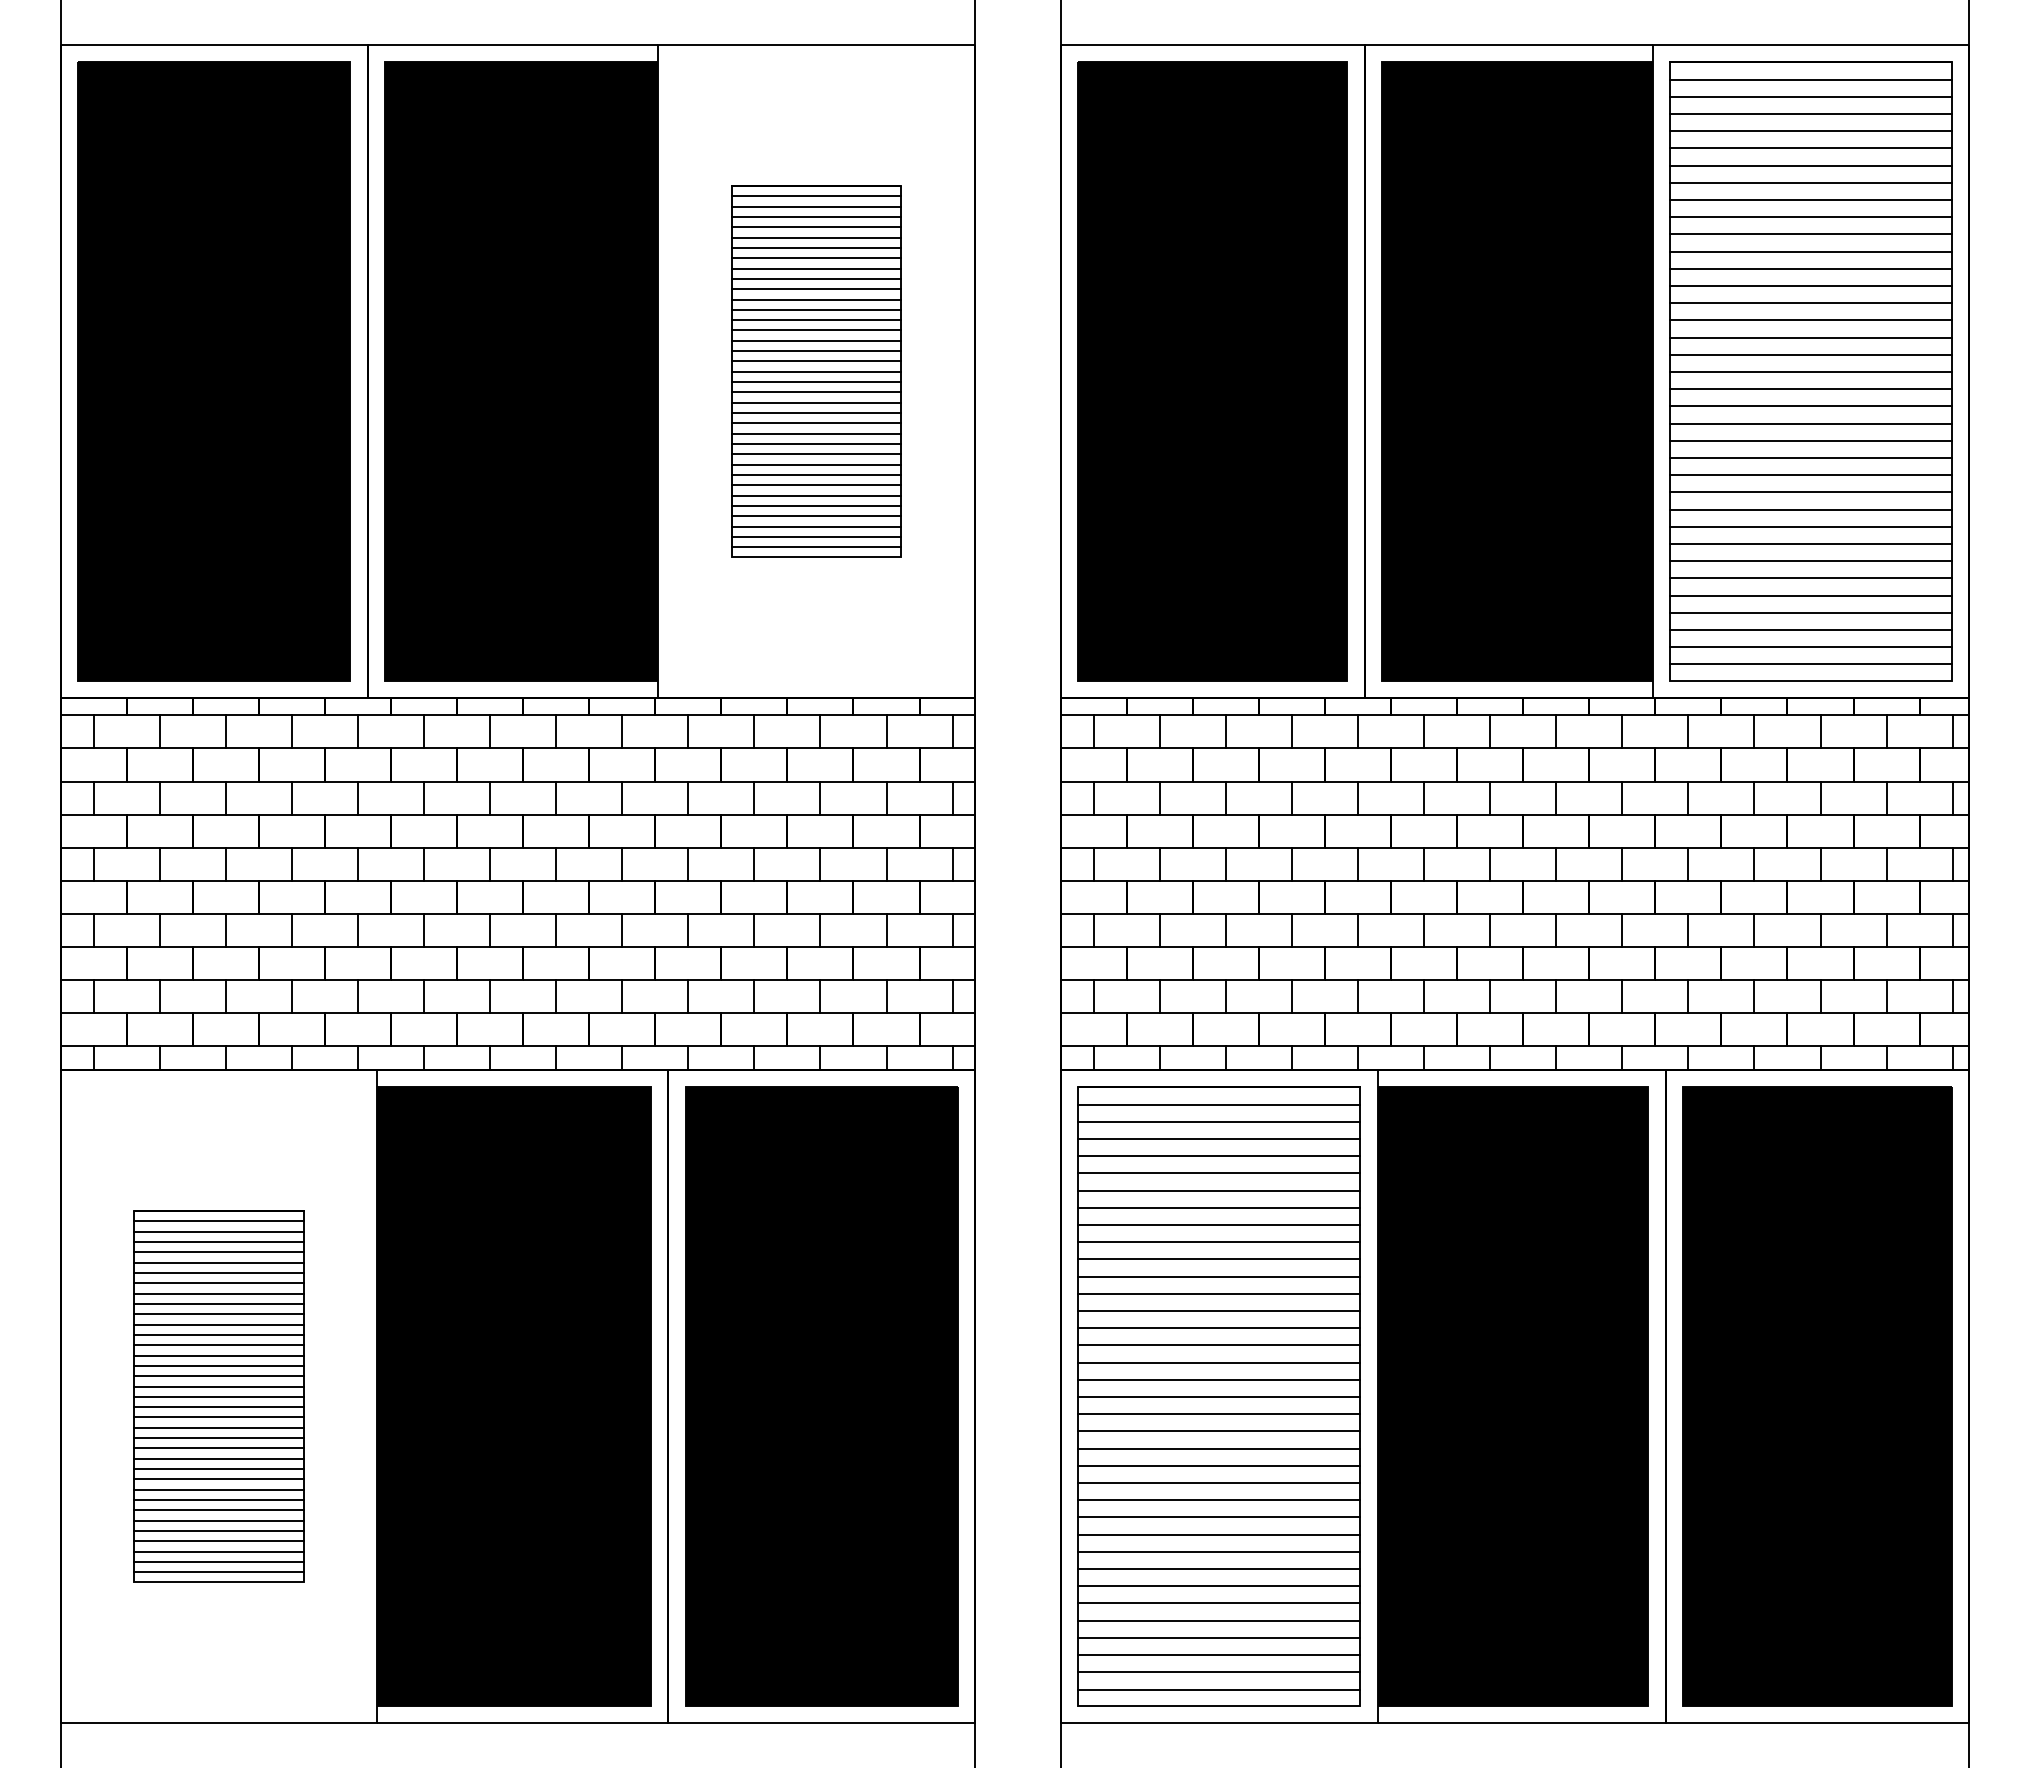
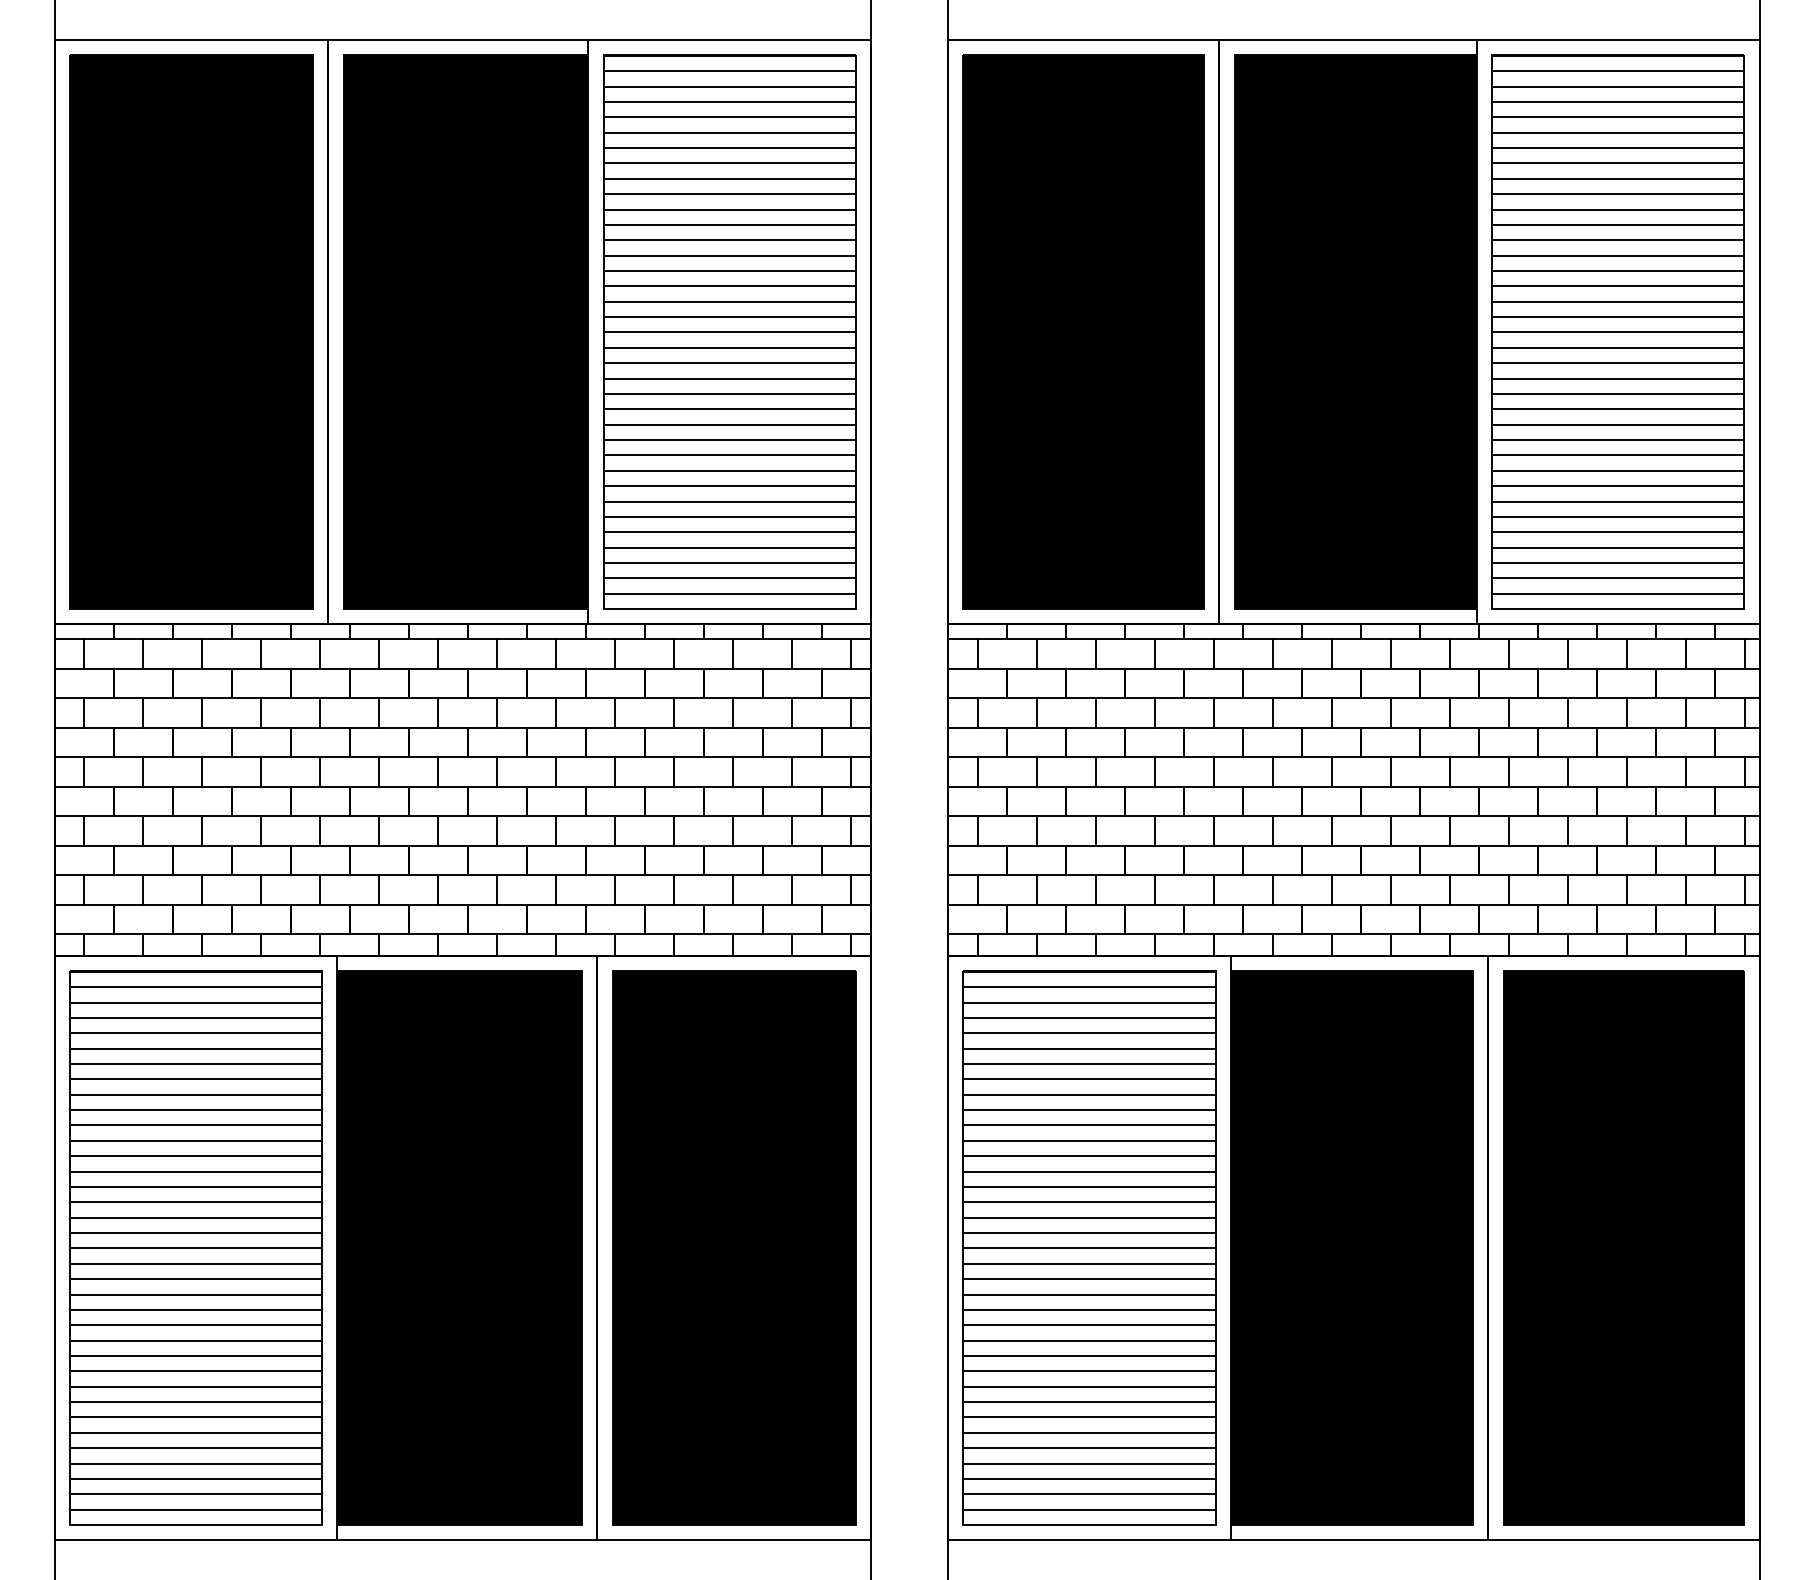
part: (816, 371) -> (729, 332), size x1.67
part: (218, 1396) -> (195, 1247), size x1.67

